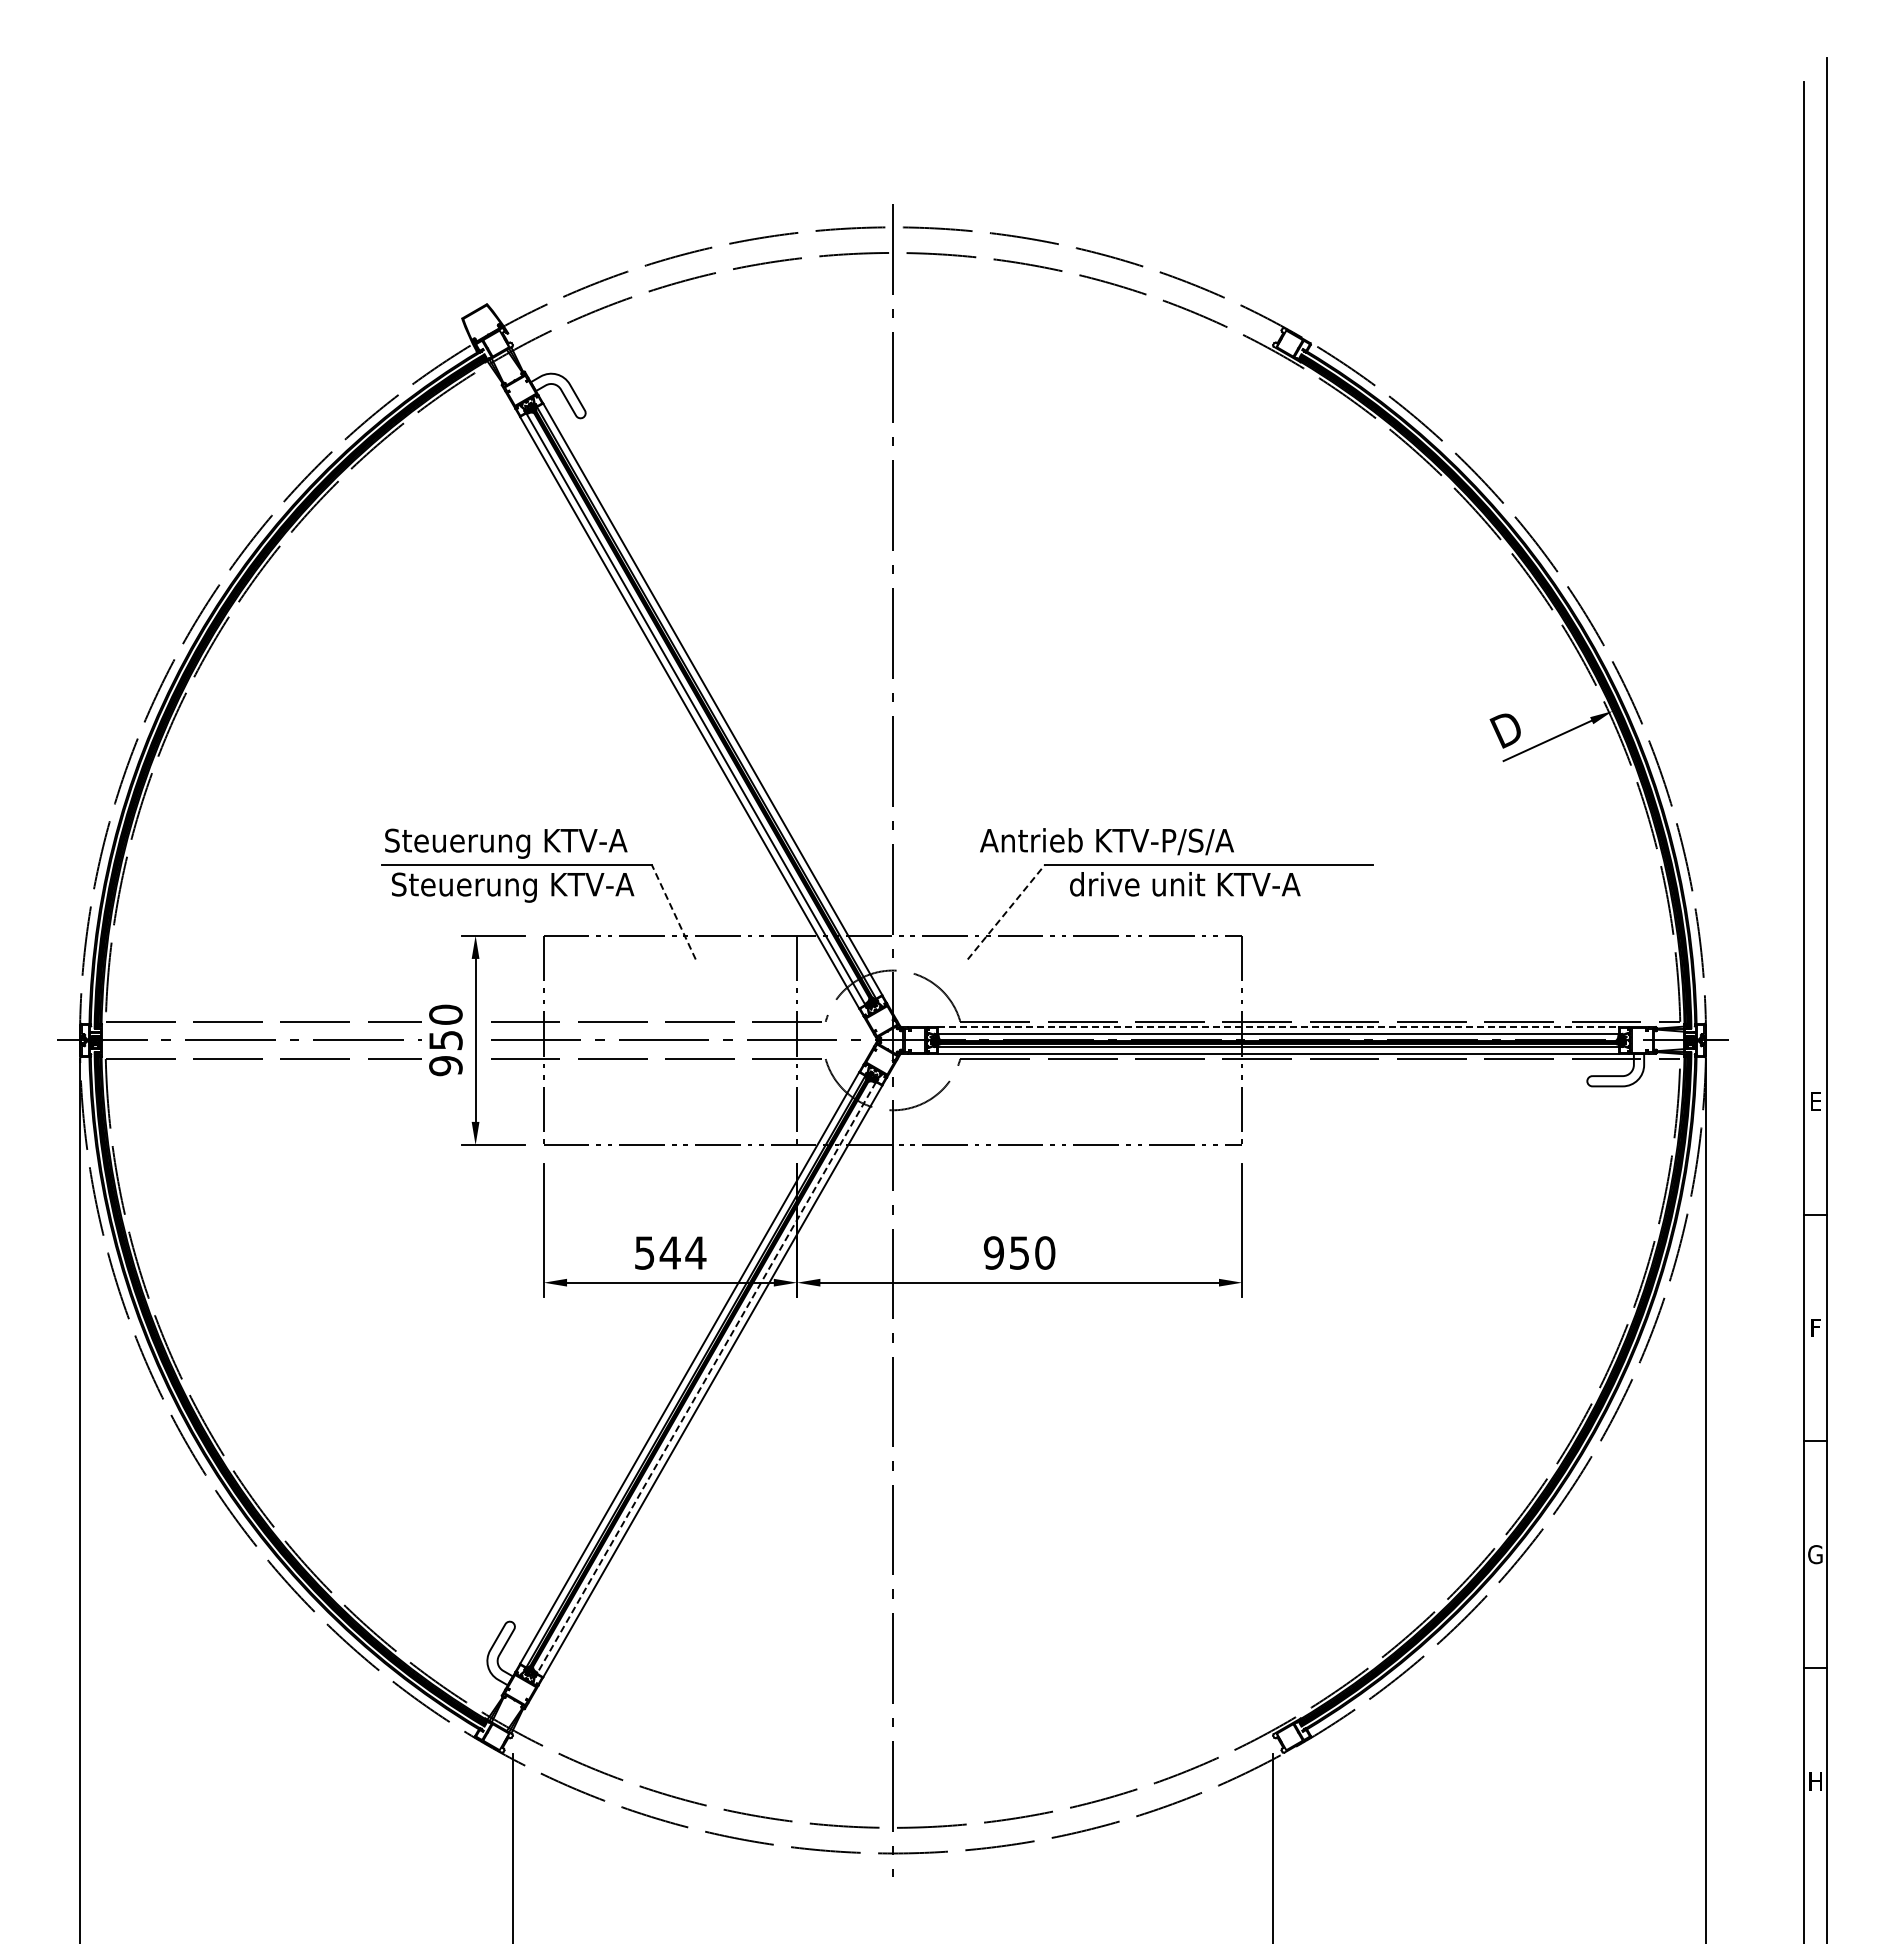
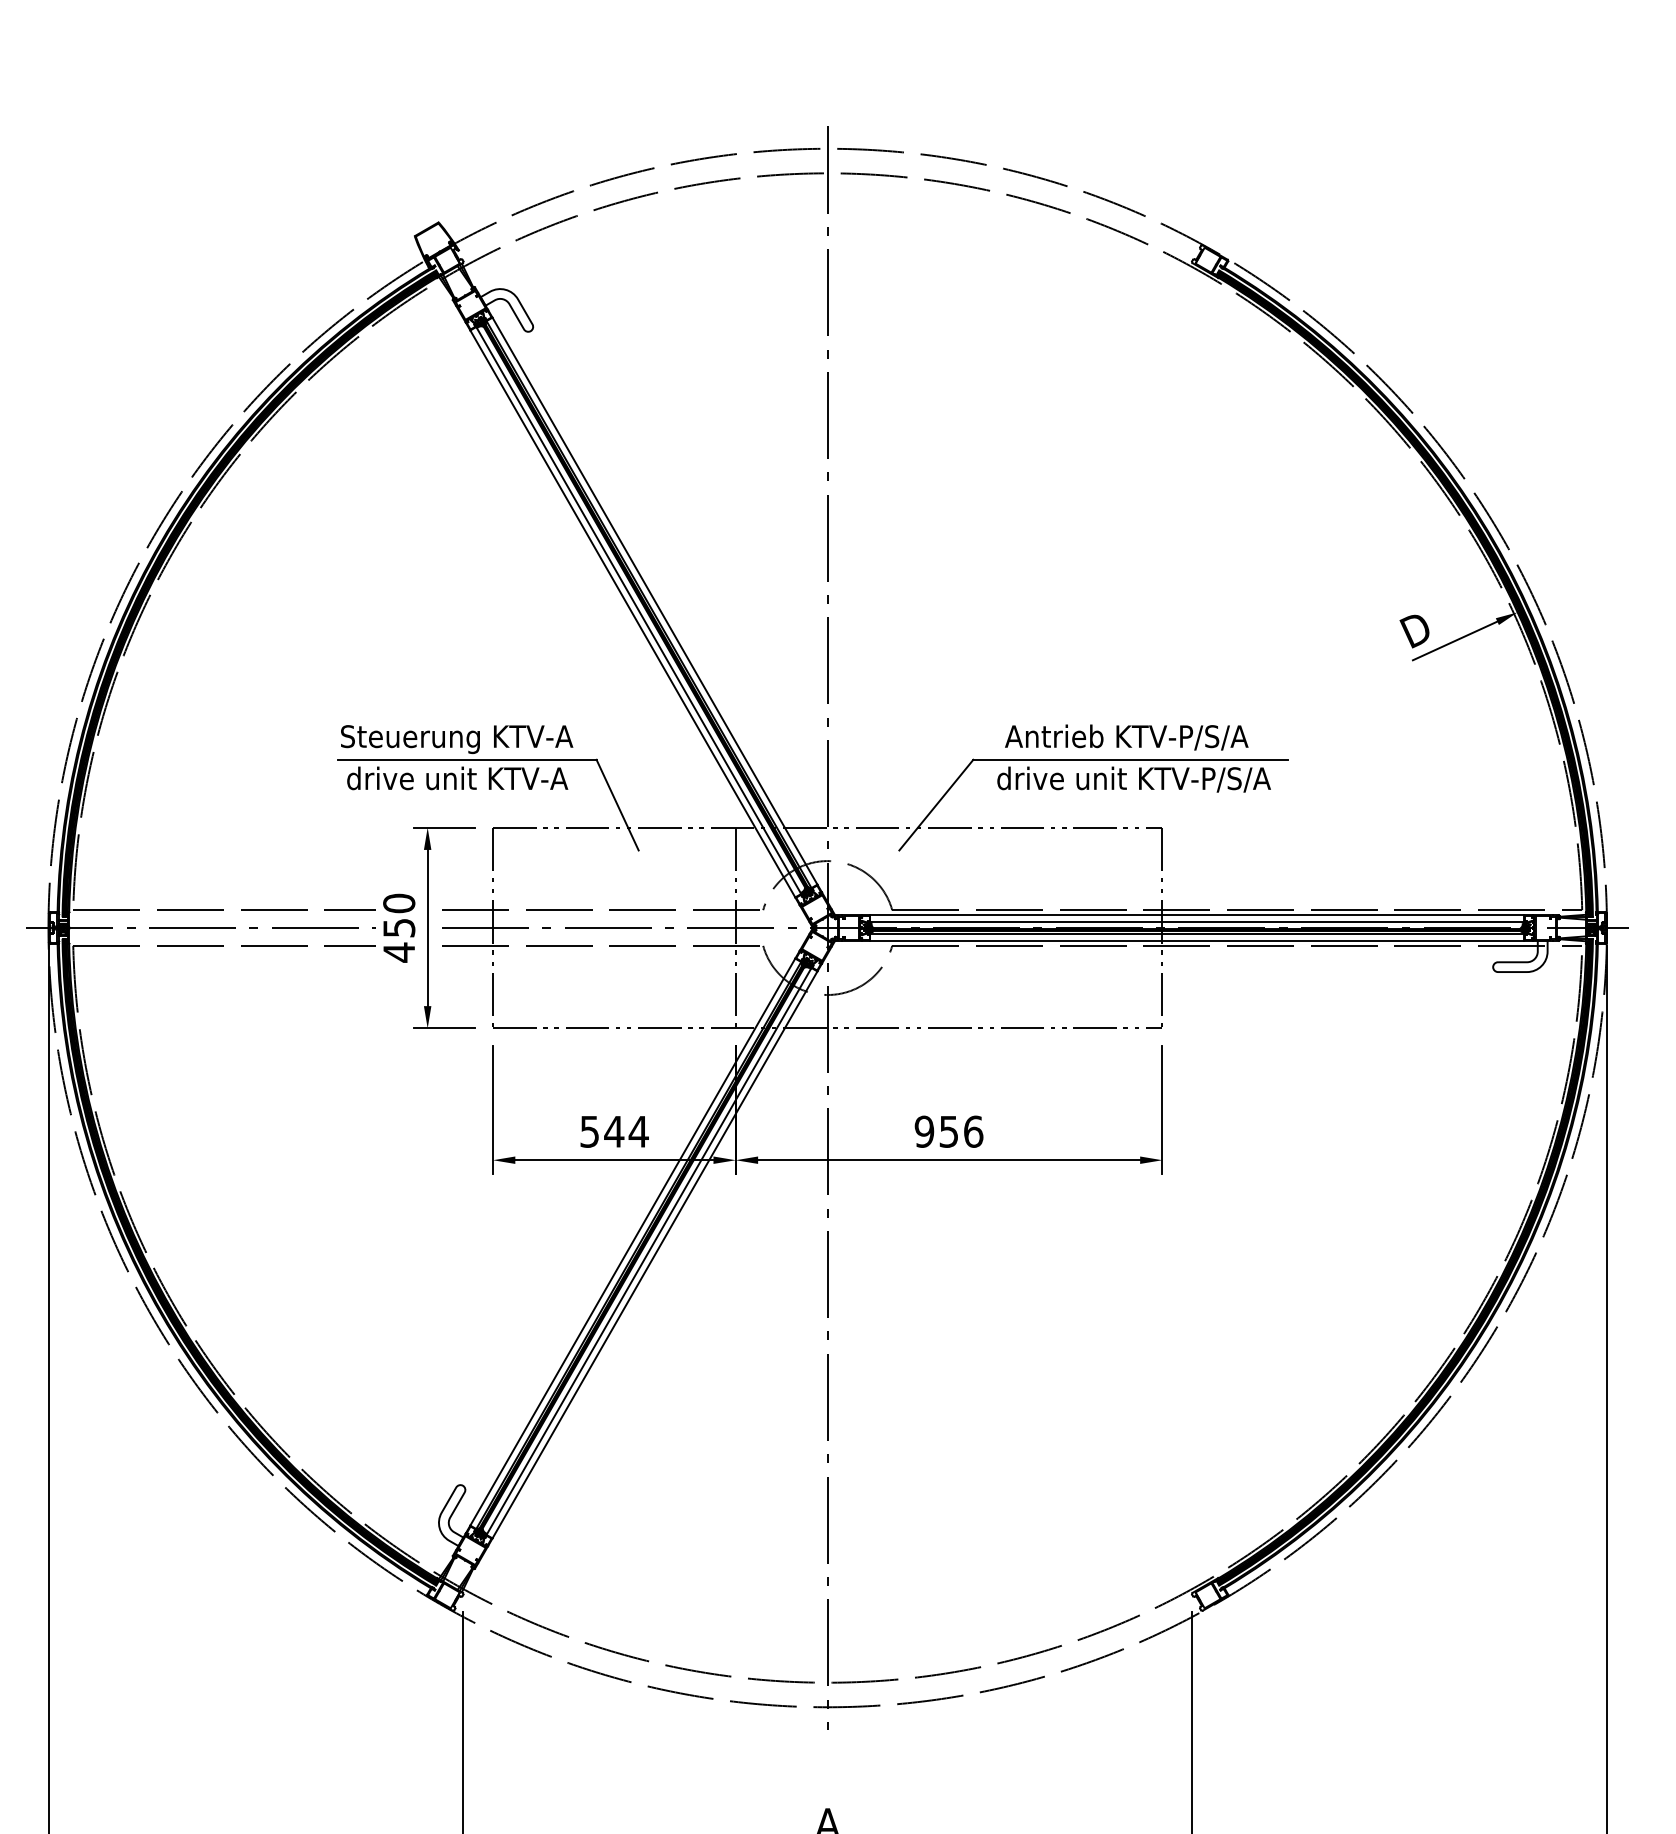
text: (1106, 841) -> (1126, 737), moved
text: (1318, 885) -> (1235, 779), drive unit KTV-A -> drive unit KTV-P/S/A
text: (512, 887) -> (463, 781), Steuerung KTV-A -> drive unit KTV-A
line: (673, 911) -> (617, 804), dashed -> solid
line: (1006, 911) -> (936, 804), dashed -> solid
line: (1278, 1027) -> (1197, 915), dashed -> solid
text: (445, 1065) -> (398, 952), 950 -> 450
text: (1045, 1252) -> (973, 1131), 950 -> 956
line: (706, 1377) -> (648, 1251), dashed -> solid

